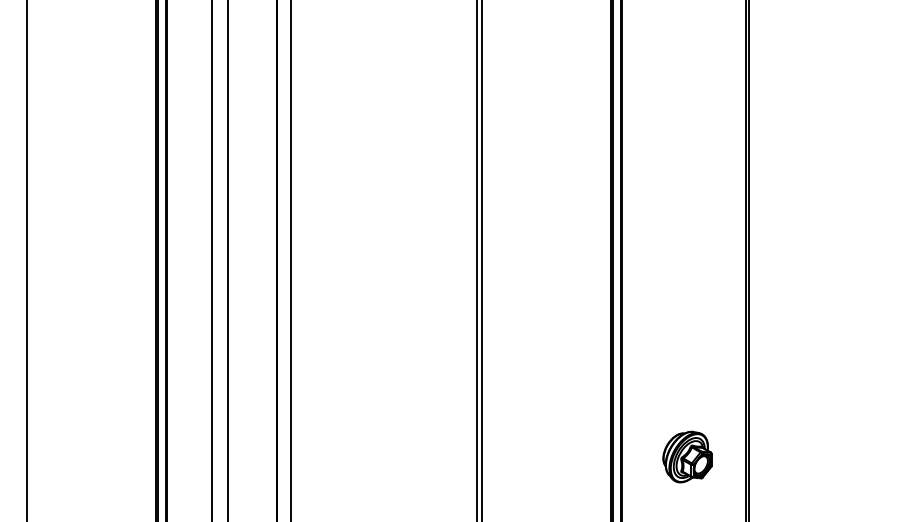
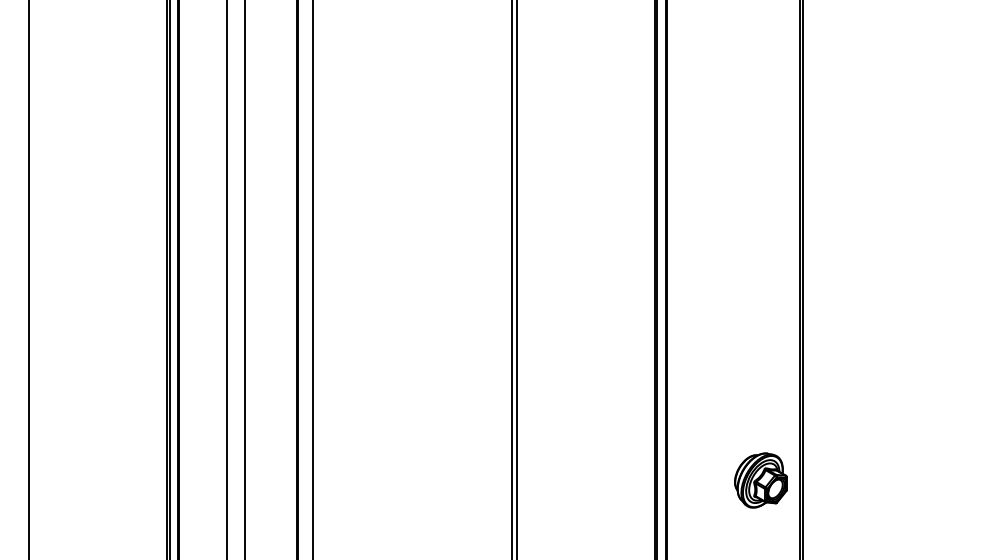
part: (687, 456) -> (760, 479), moved

